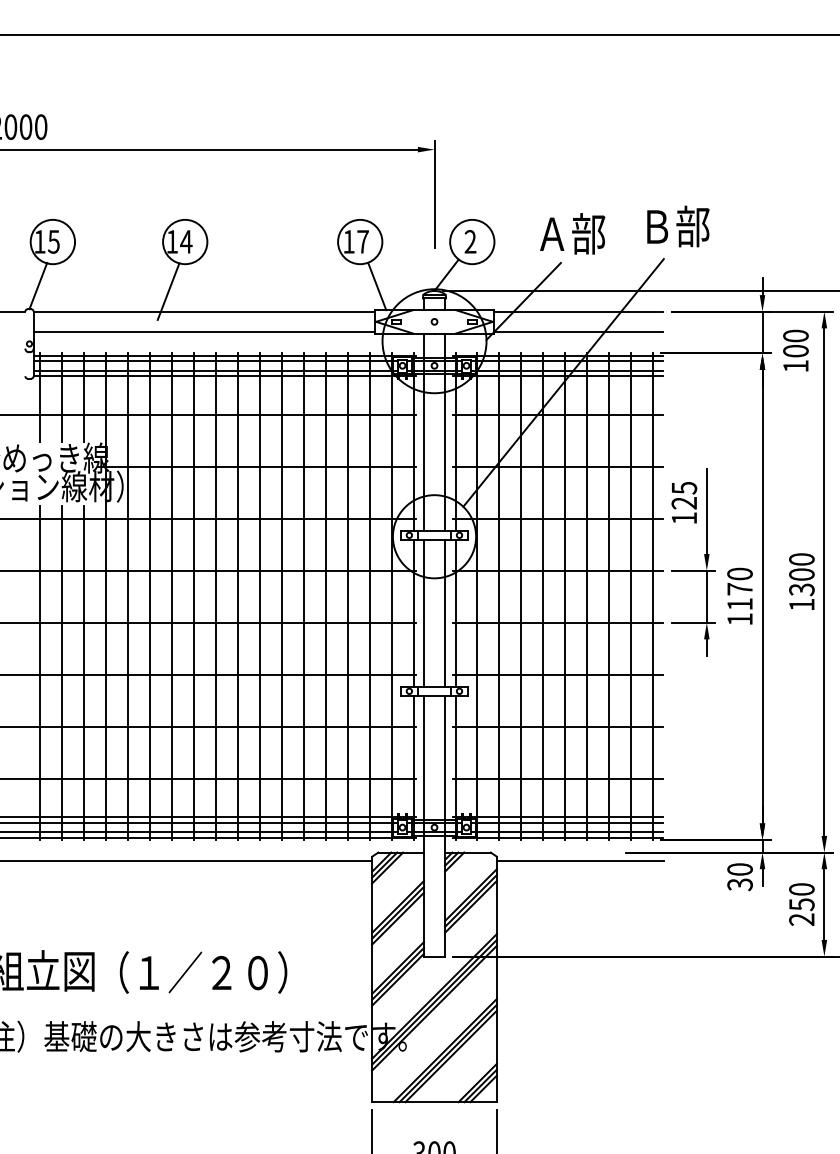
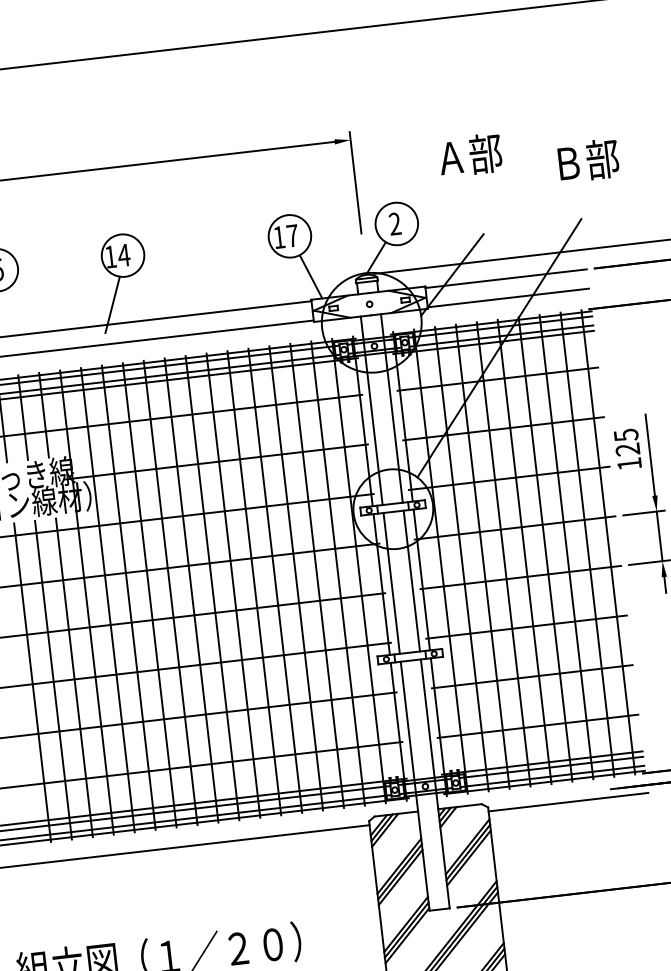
text: (678, 226) -> (588, 160), moved
text: (572, 233) -> (470, 155), moved

